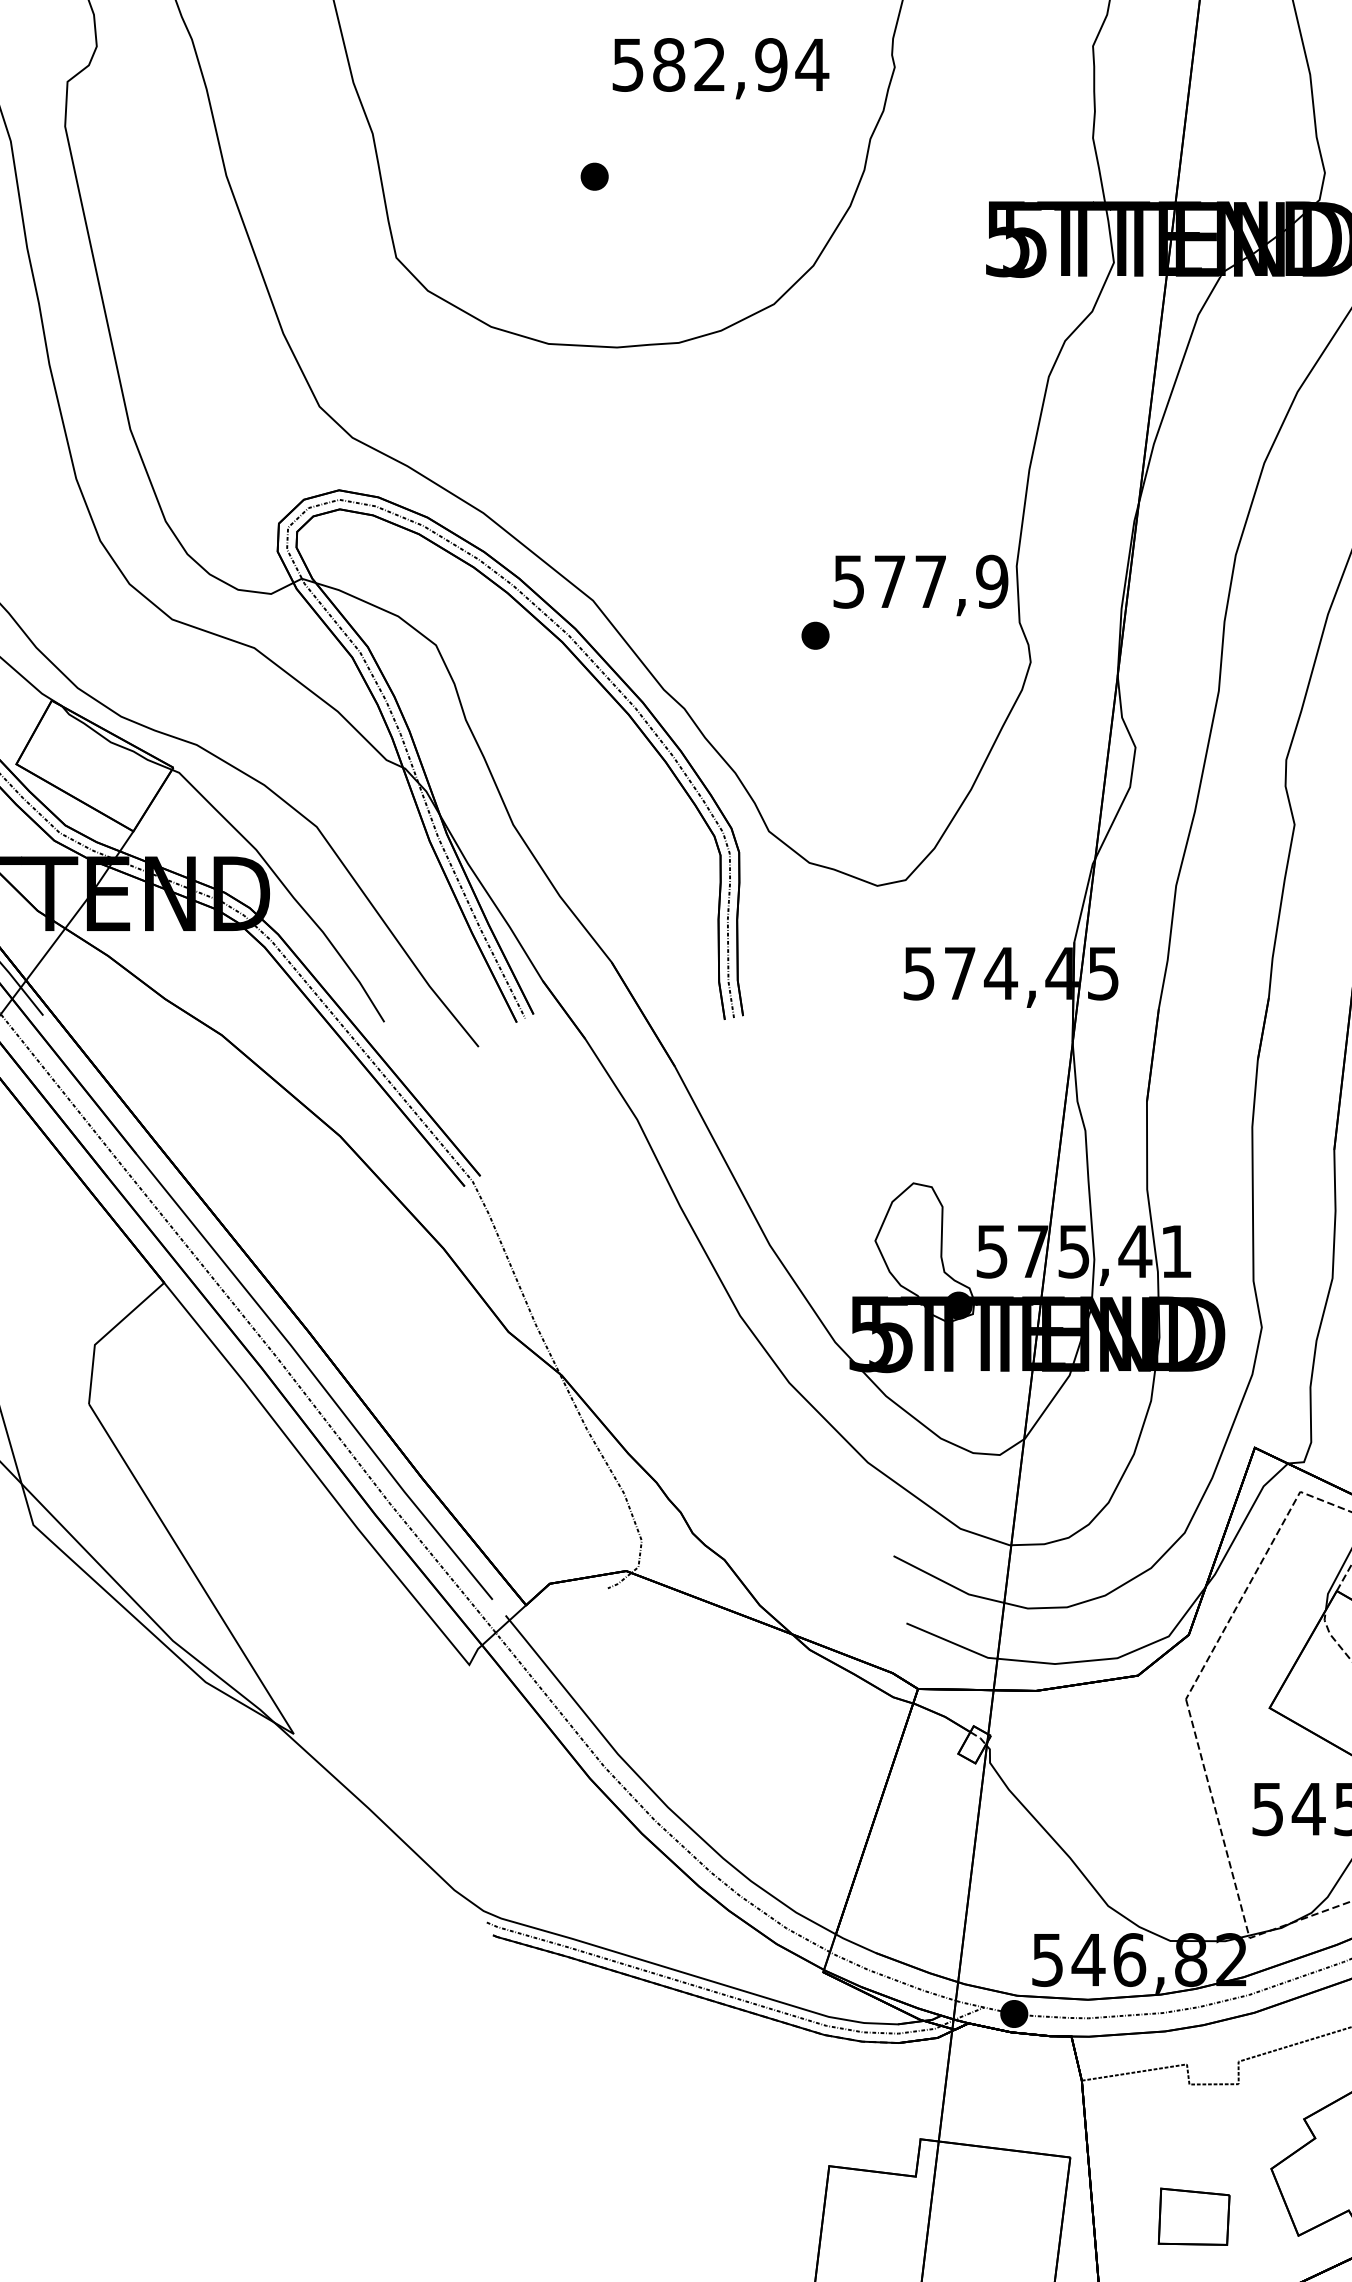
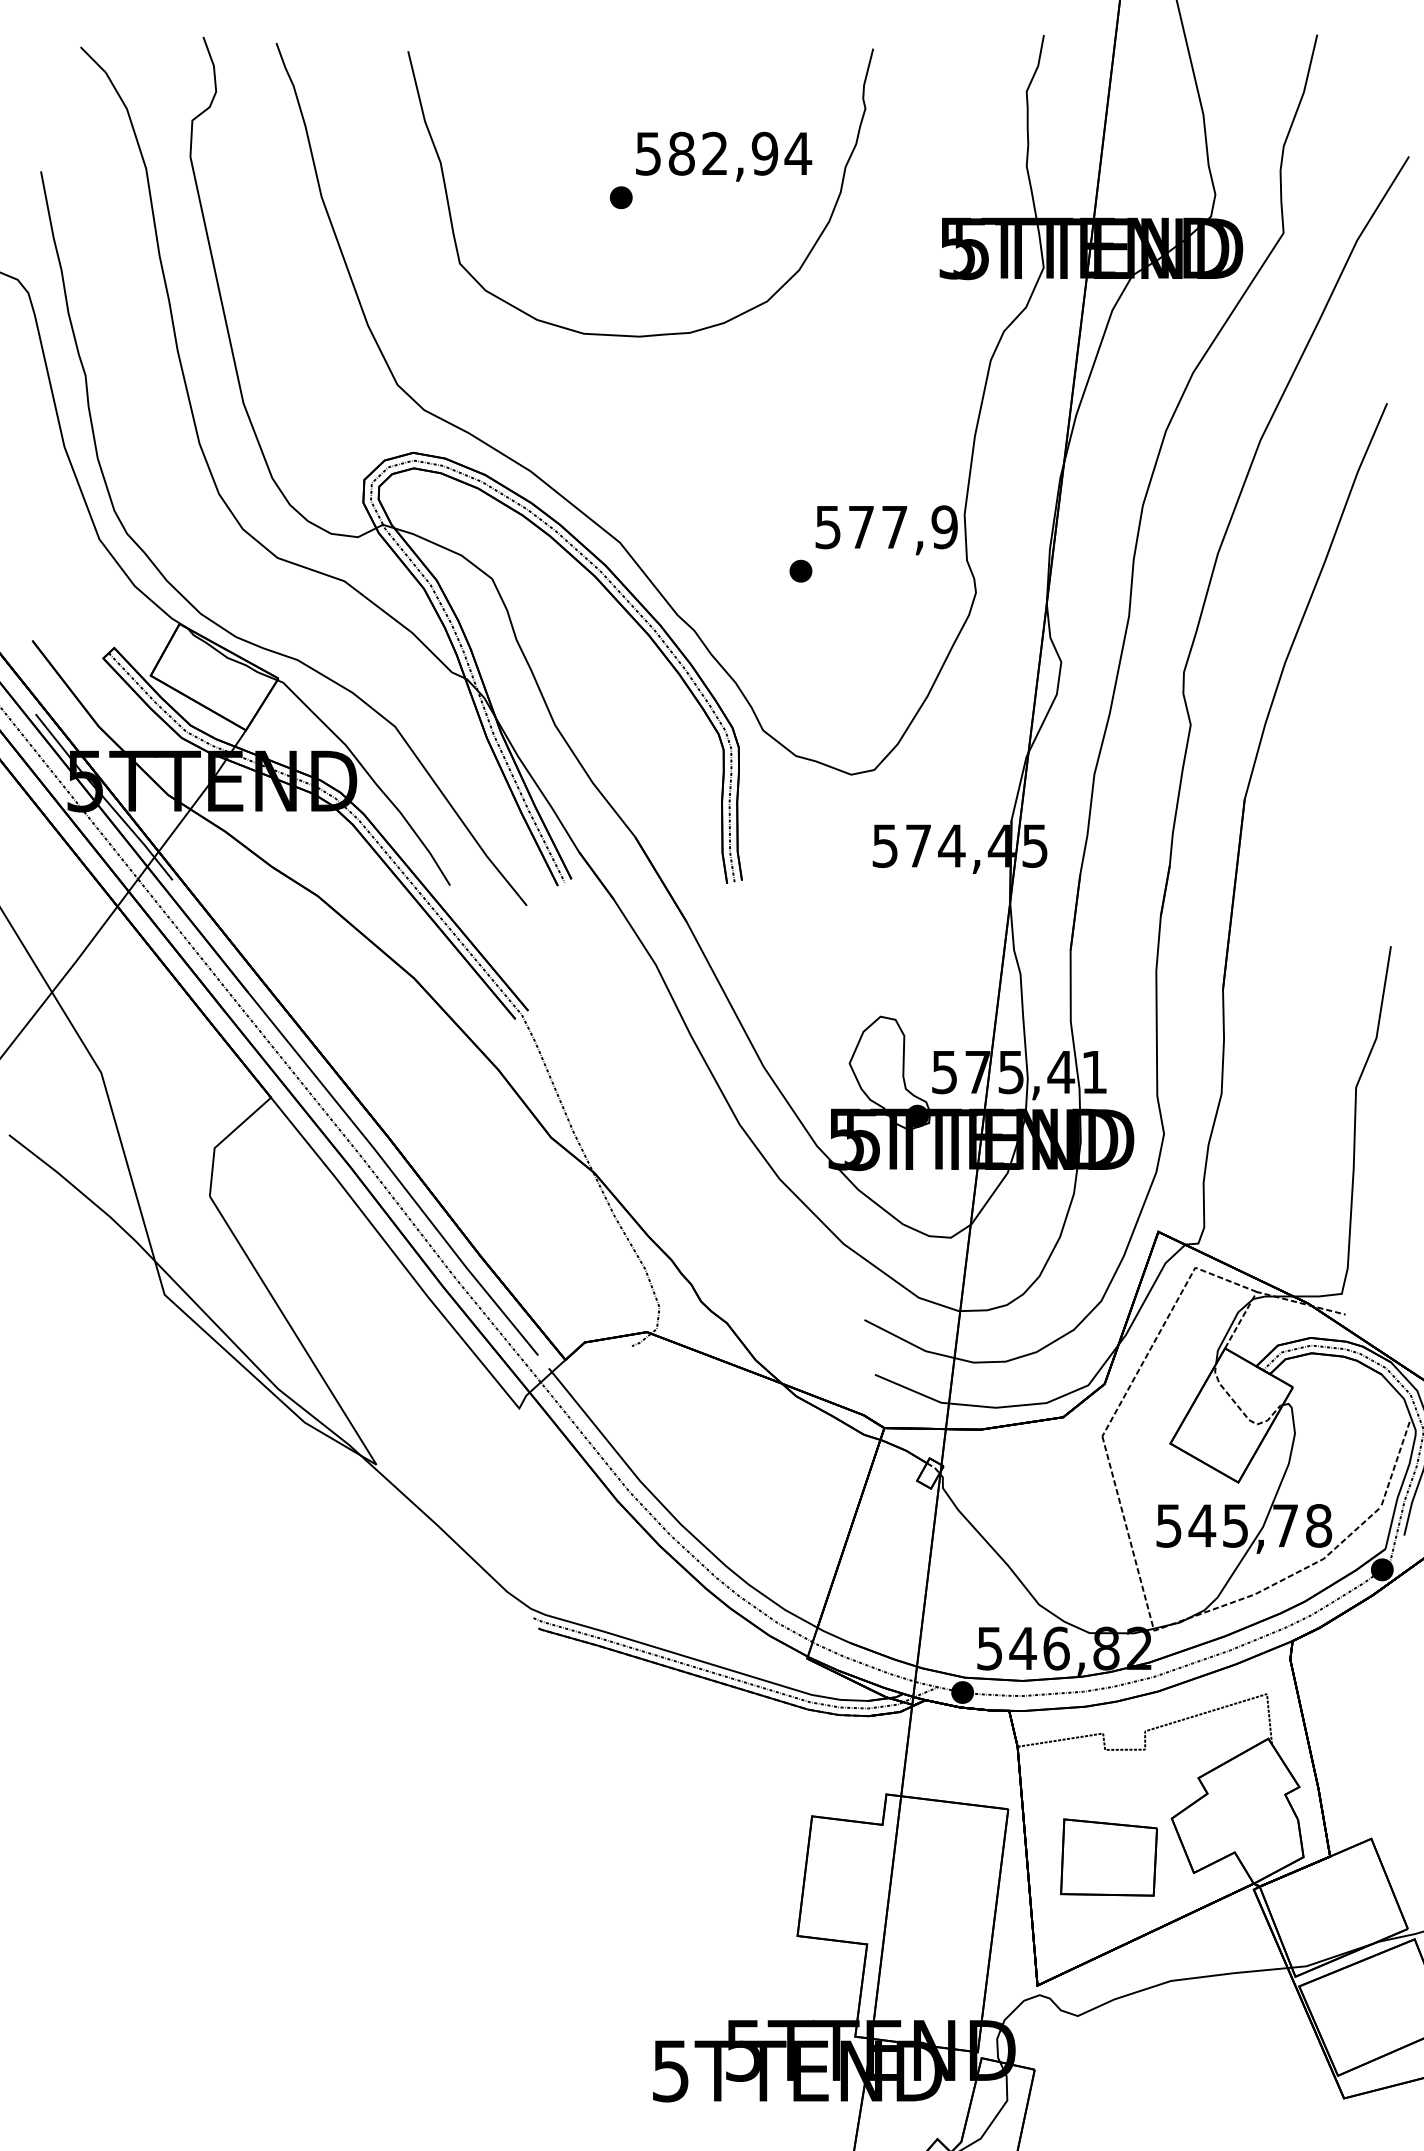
text: (721, 68) -> (724, 156), moved
part: (1193, 2216) -> (1108, 1857), size x1.67

